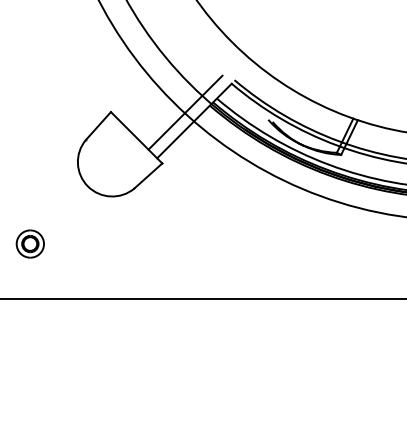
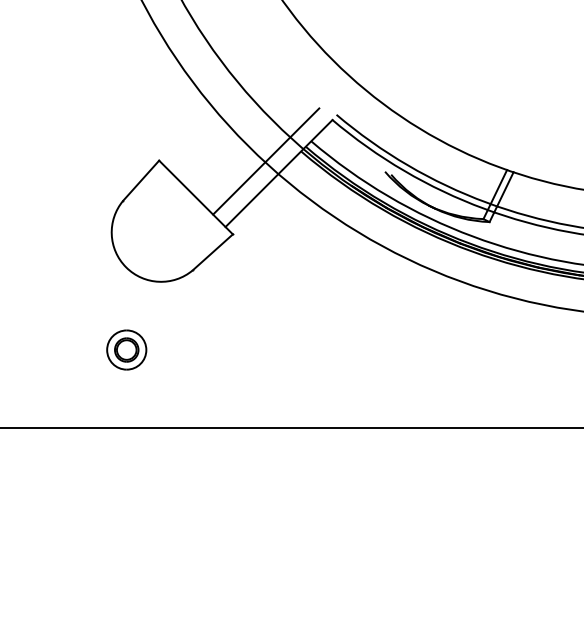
part: (29, 243) -> (125, 349), moved

